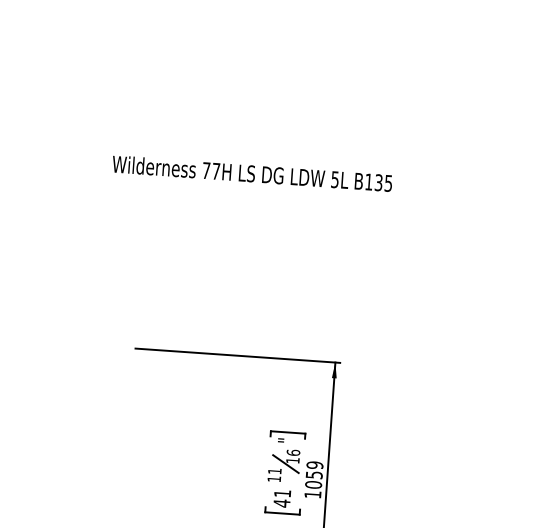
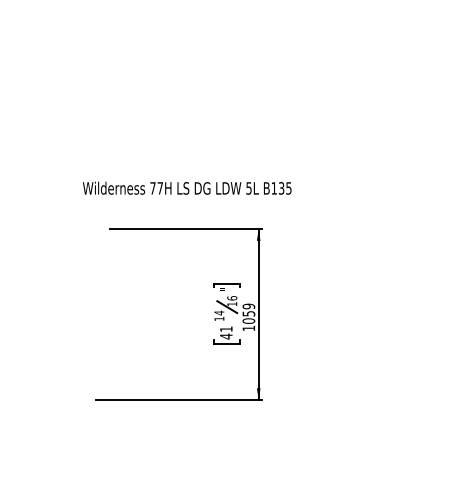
text: (252, 172) -> (187, 187), moved
text: (275, 470) -> (219, 312), 11 -> 14

